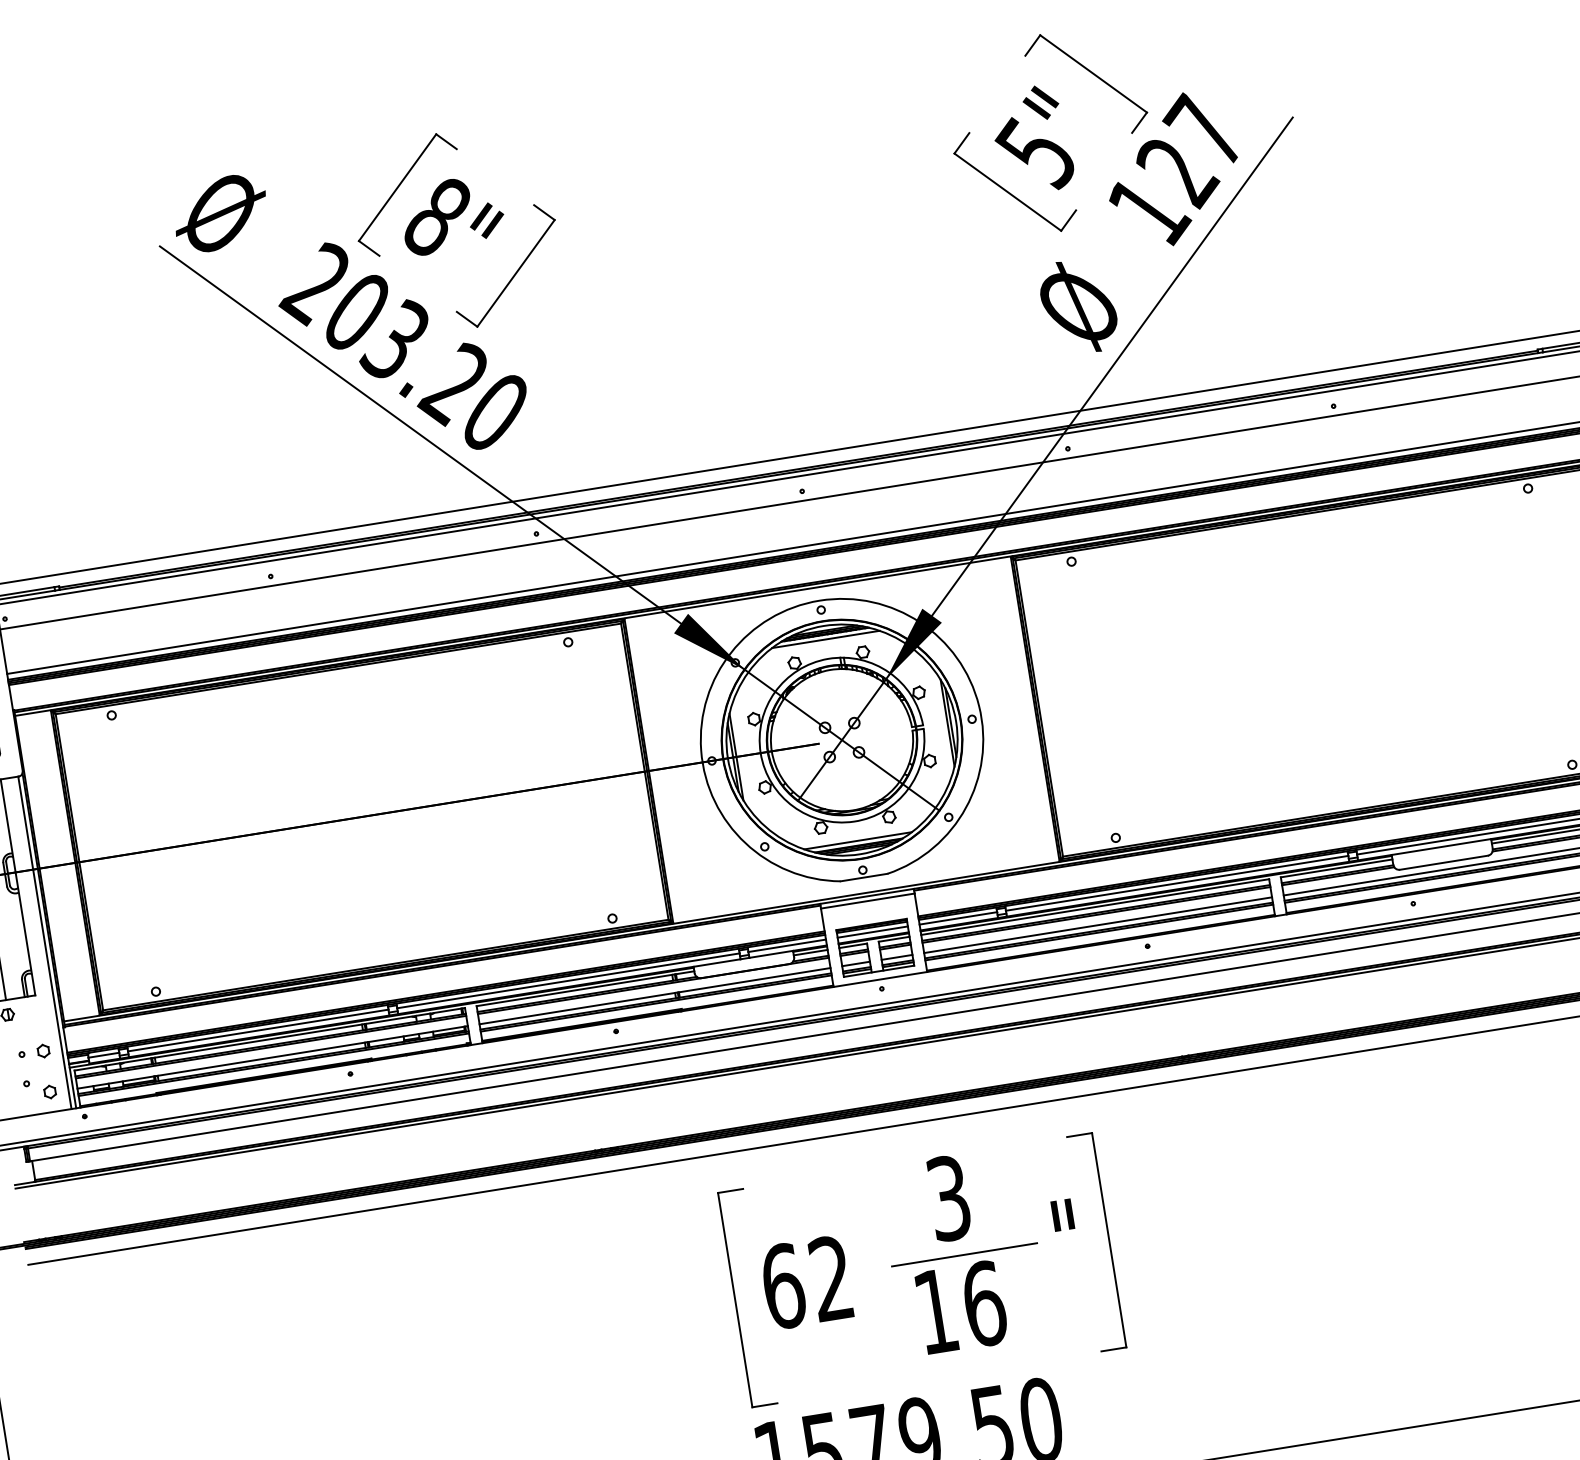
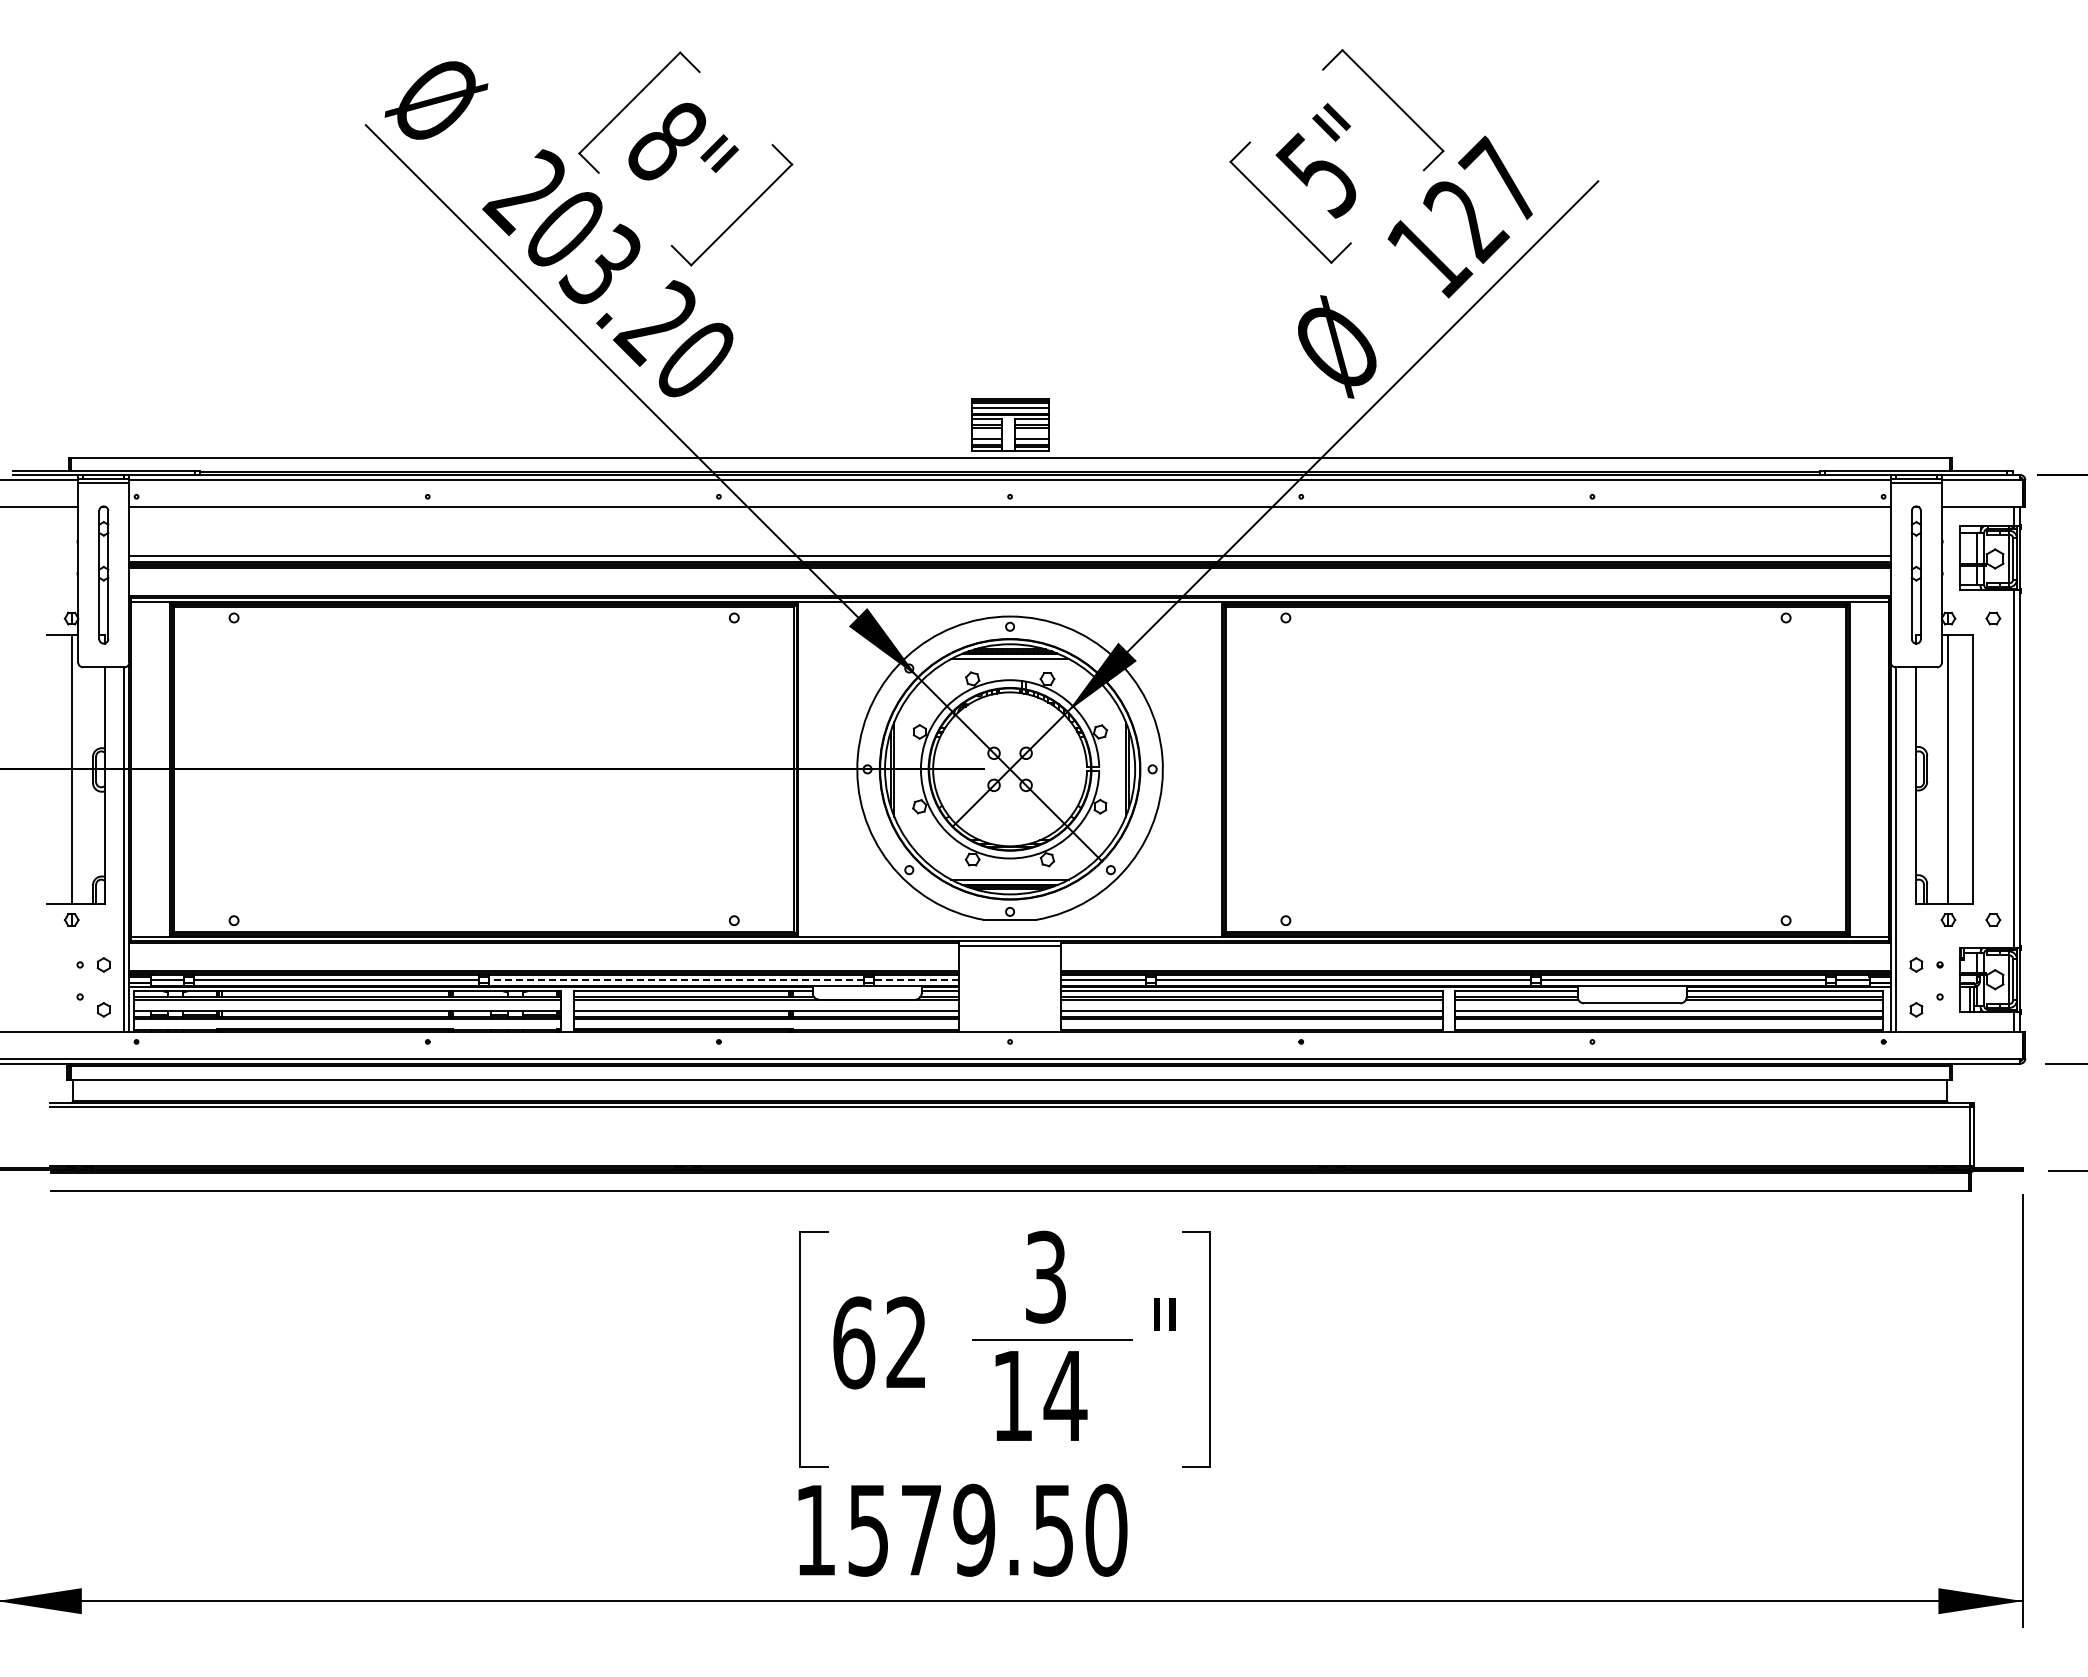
line: (786, 945) -> (915, 979), solid -> dashed
part: (875, 947) -> (1010, 424), moved
line: (568, 980) -> (676, 979), solid -> dashed
text: (984, 1303) -> (1065, 1395), 16 -> 14

